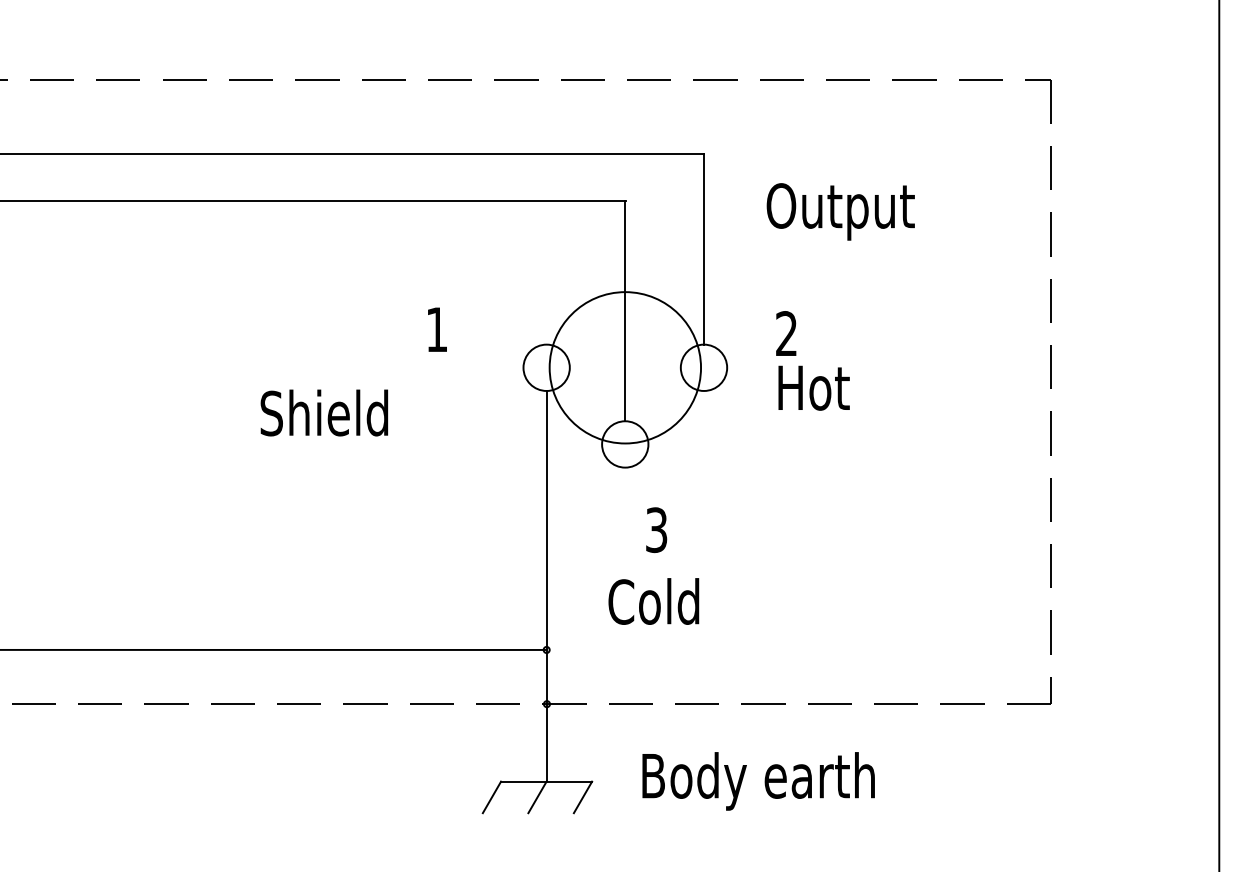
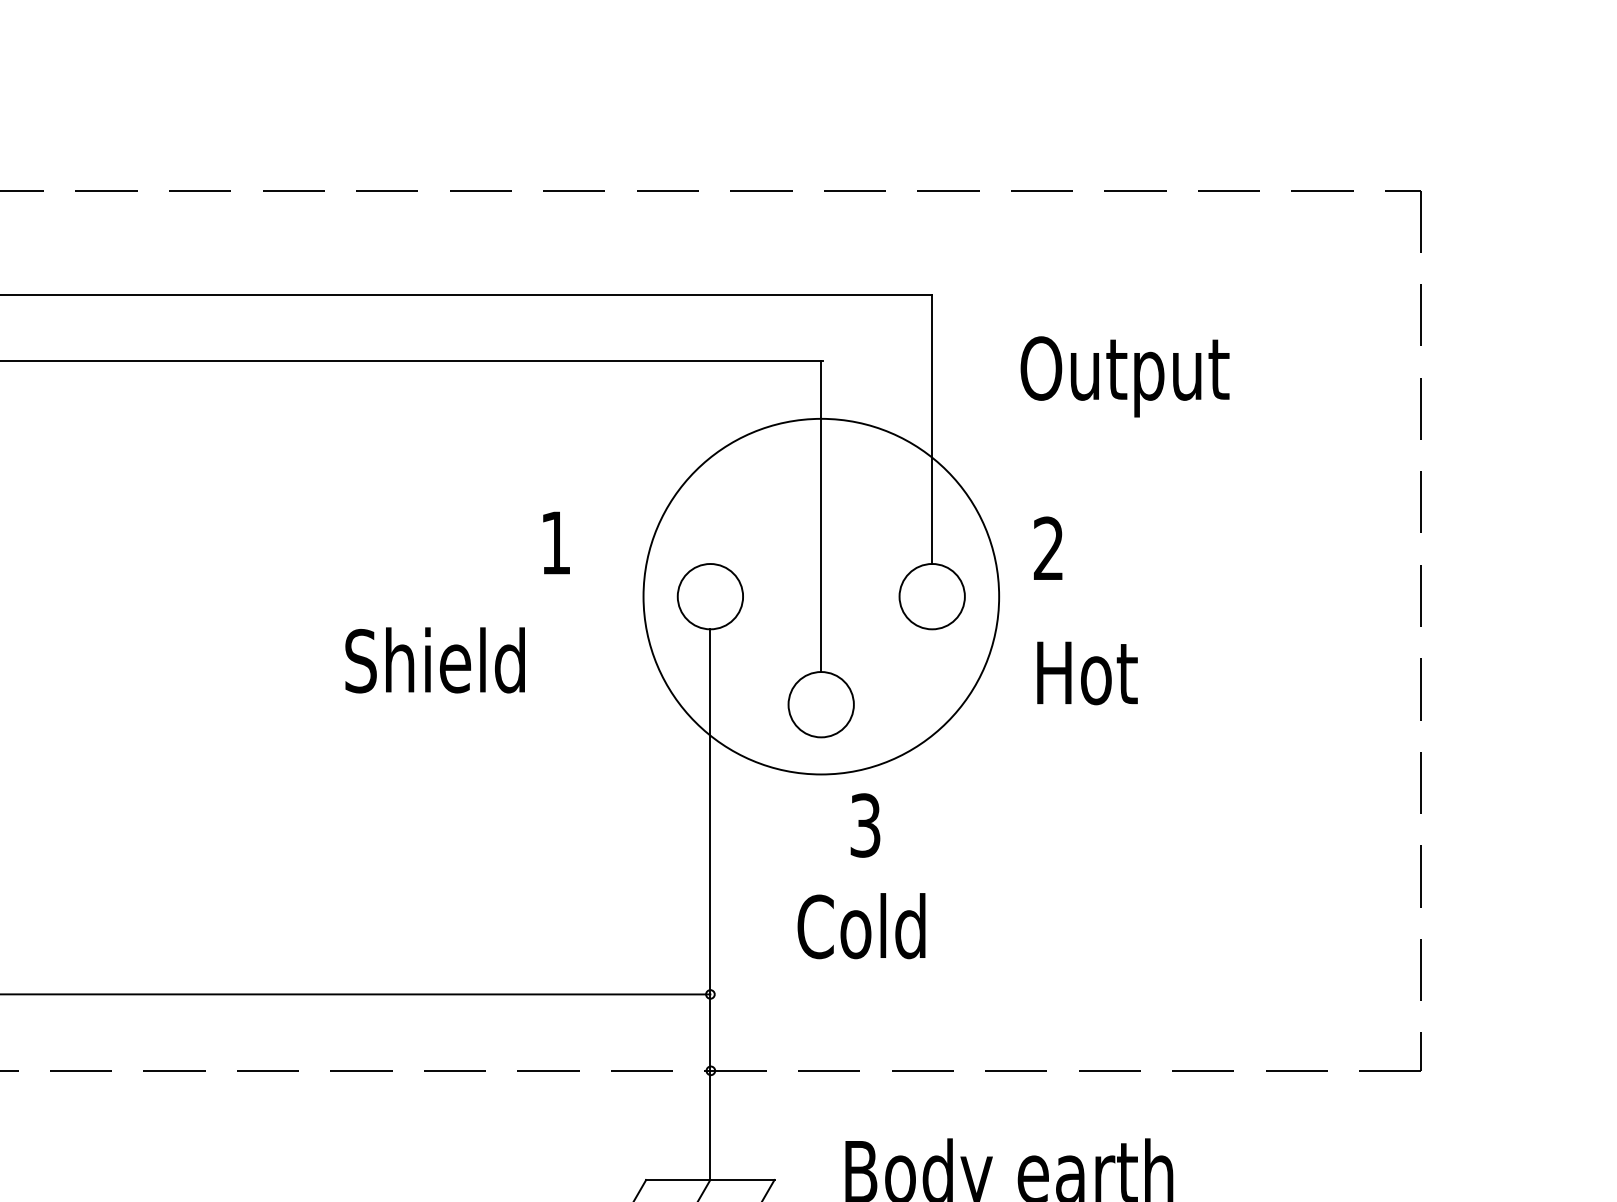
circle: (625, 367) -> (821, 596), size x1.67
text: (813, 387) -> (1086, 672), moved
text: (324, 412) -> (435, 659), moved

